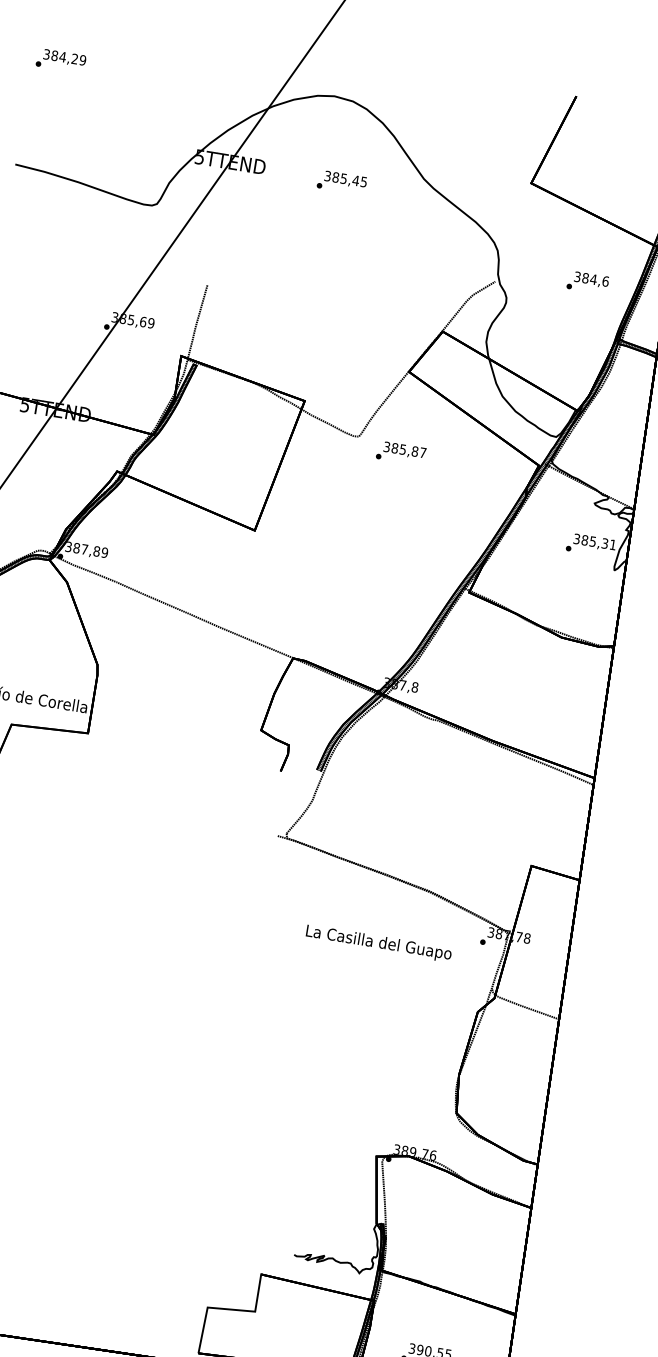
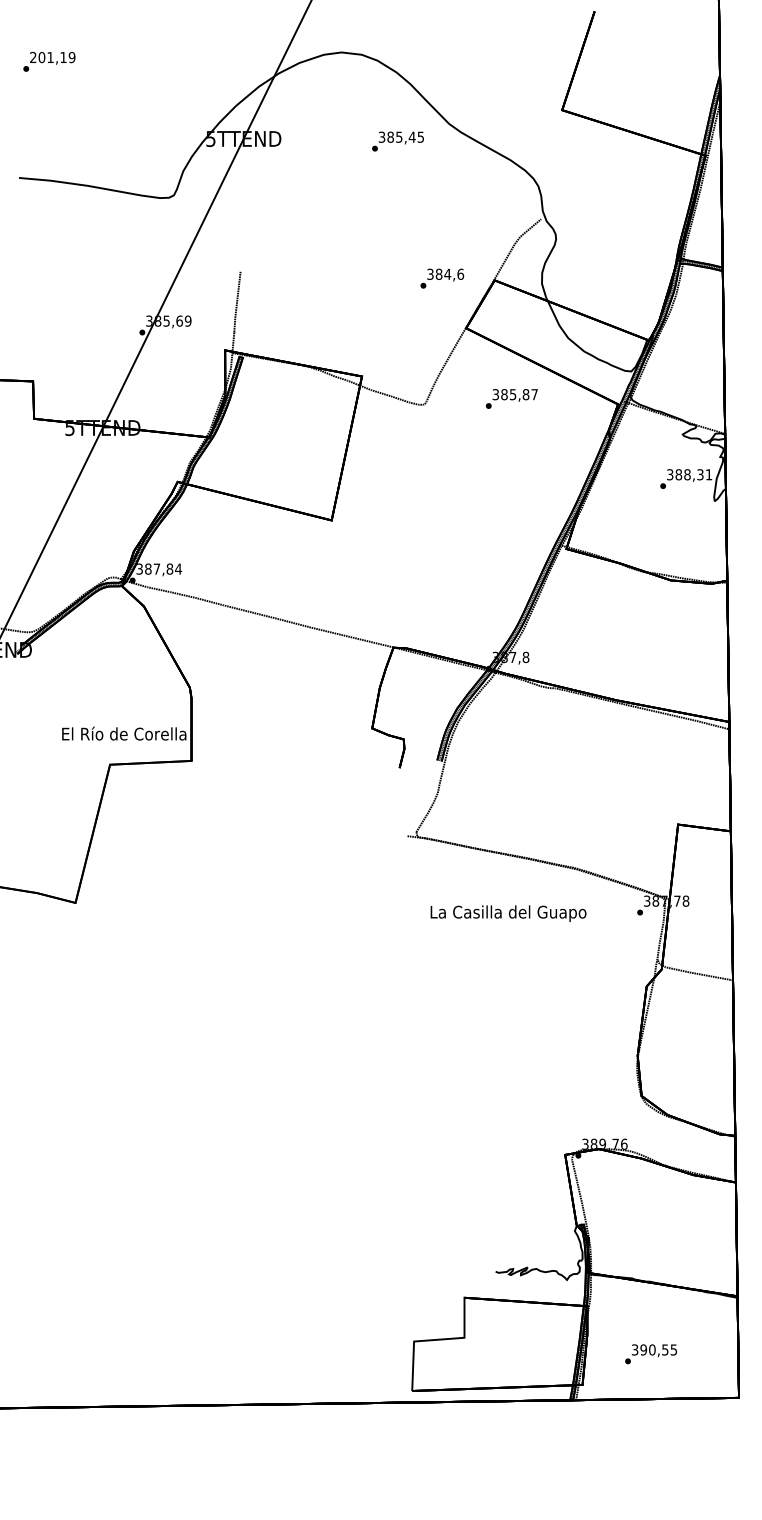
text: (60, 56) -> (48, 57), 384,29 -> 201,19
text: (341, 182) -> (397, 141), moved
text: (588, 282) -> (442, 278), moved
text: (400, 452) -> (511, 398), moved
text: (593, 541) -> (687, 474), 385,31 -> 388,31
text: (104, 552) -> (178, 568), 387,89 -> 387,84
text: (378, 943) -> (508, 913), moved

